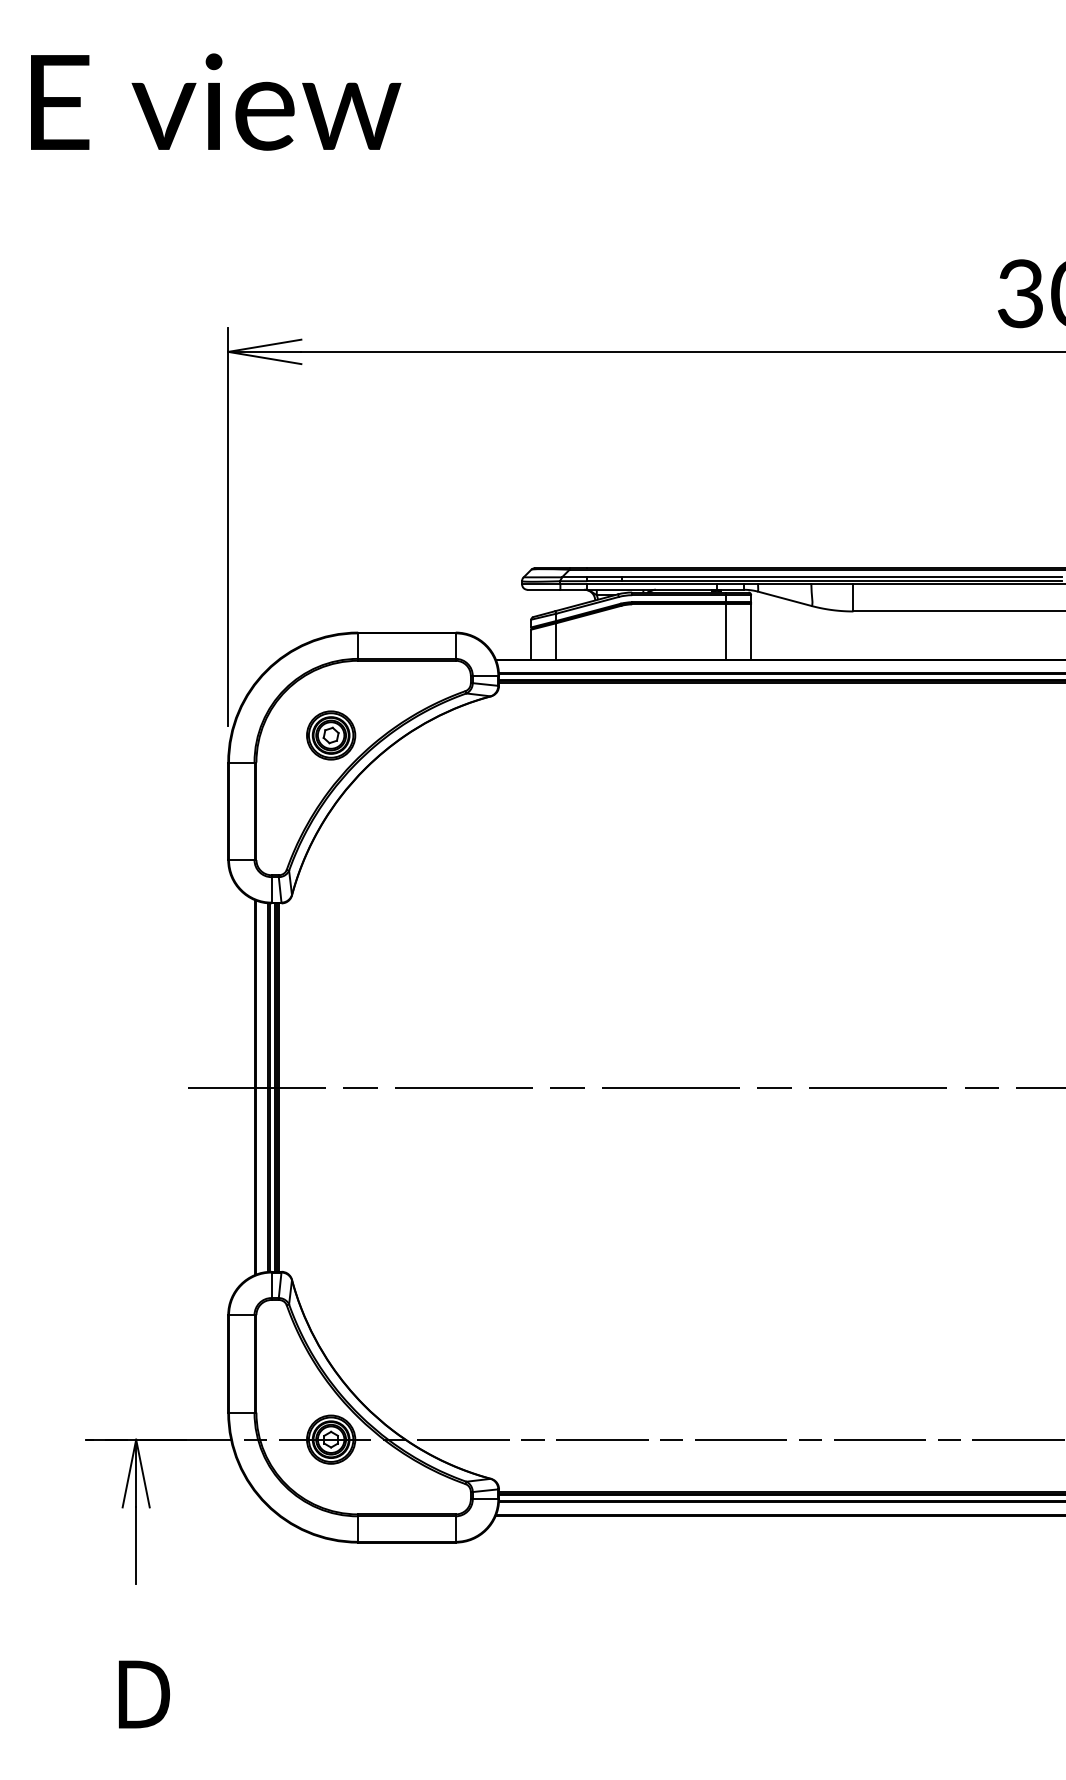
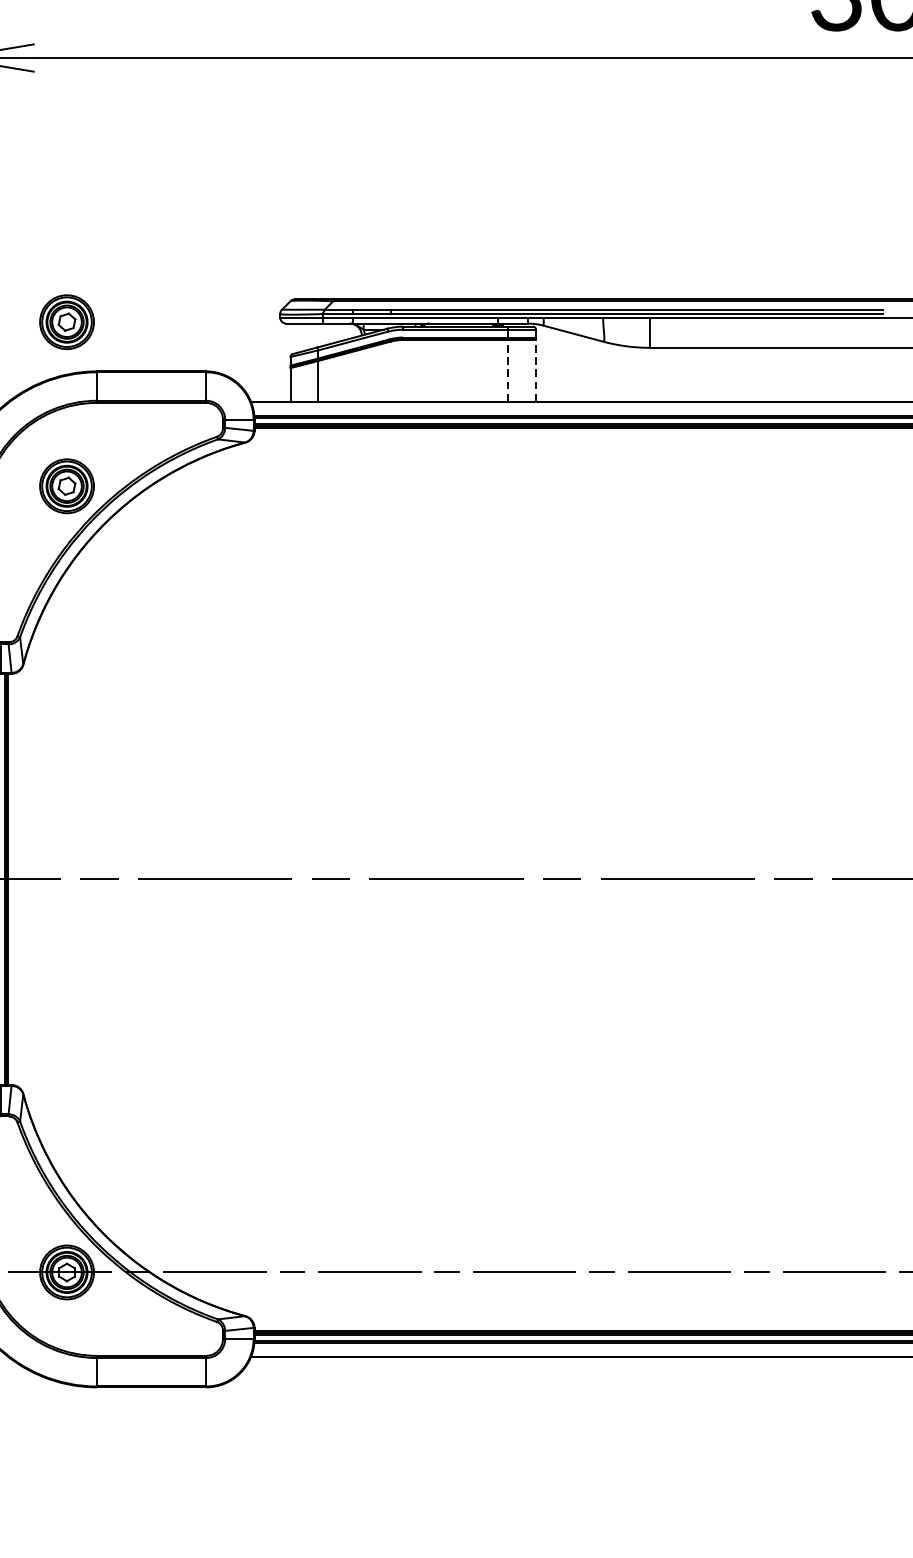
part: (331, 588) -> (67, 322), added
line: (726, 632) -> (508, 371), solid -> dashed
line: (751, 632) -> (536, 371), solid -> dashed

